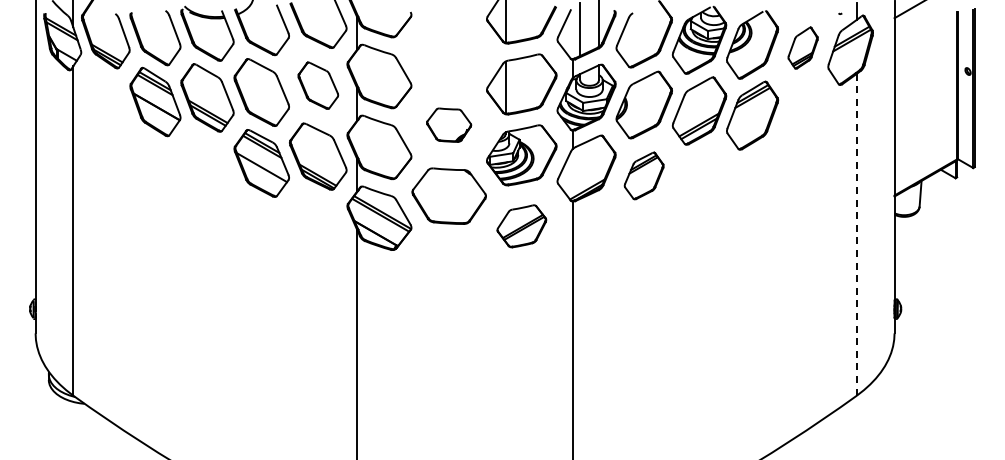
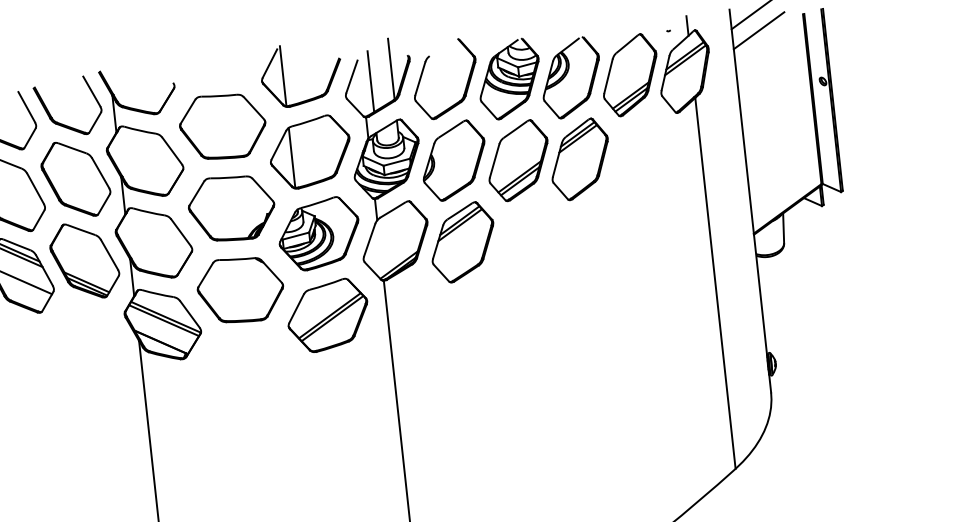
line: (917, 21) -> (758, 30), added
part: (802, 47) -> (629, 74), size x1.67
part: (448, 54) -> (222, 126), added
part: (318, 85) -> (76, 178), size x1.43
part: (448, 124) -> (230, 207), size x1.67
part: (643, 175) -> (462, 241), size x1.43
part: (521, 226) -> (327, 315), size x1.43
line: (856, 234) -> (714, 283), dashed -> solid

